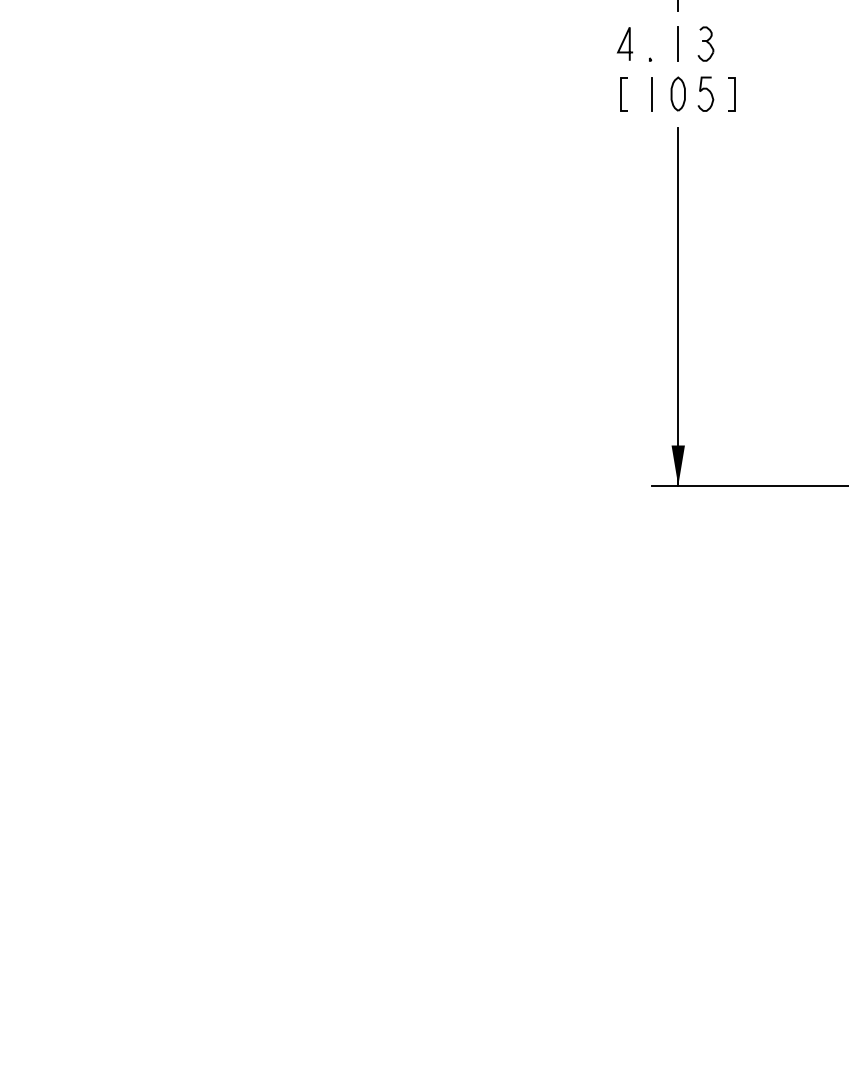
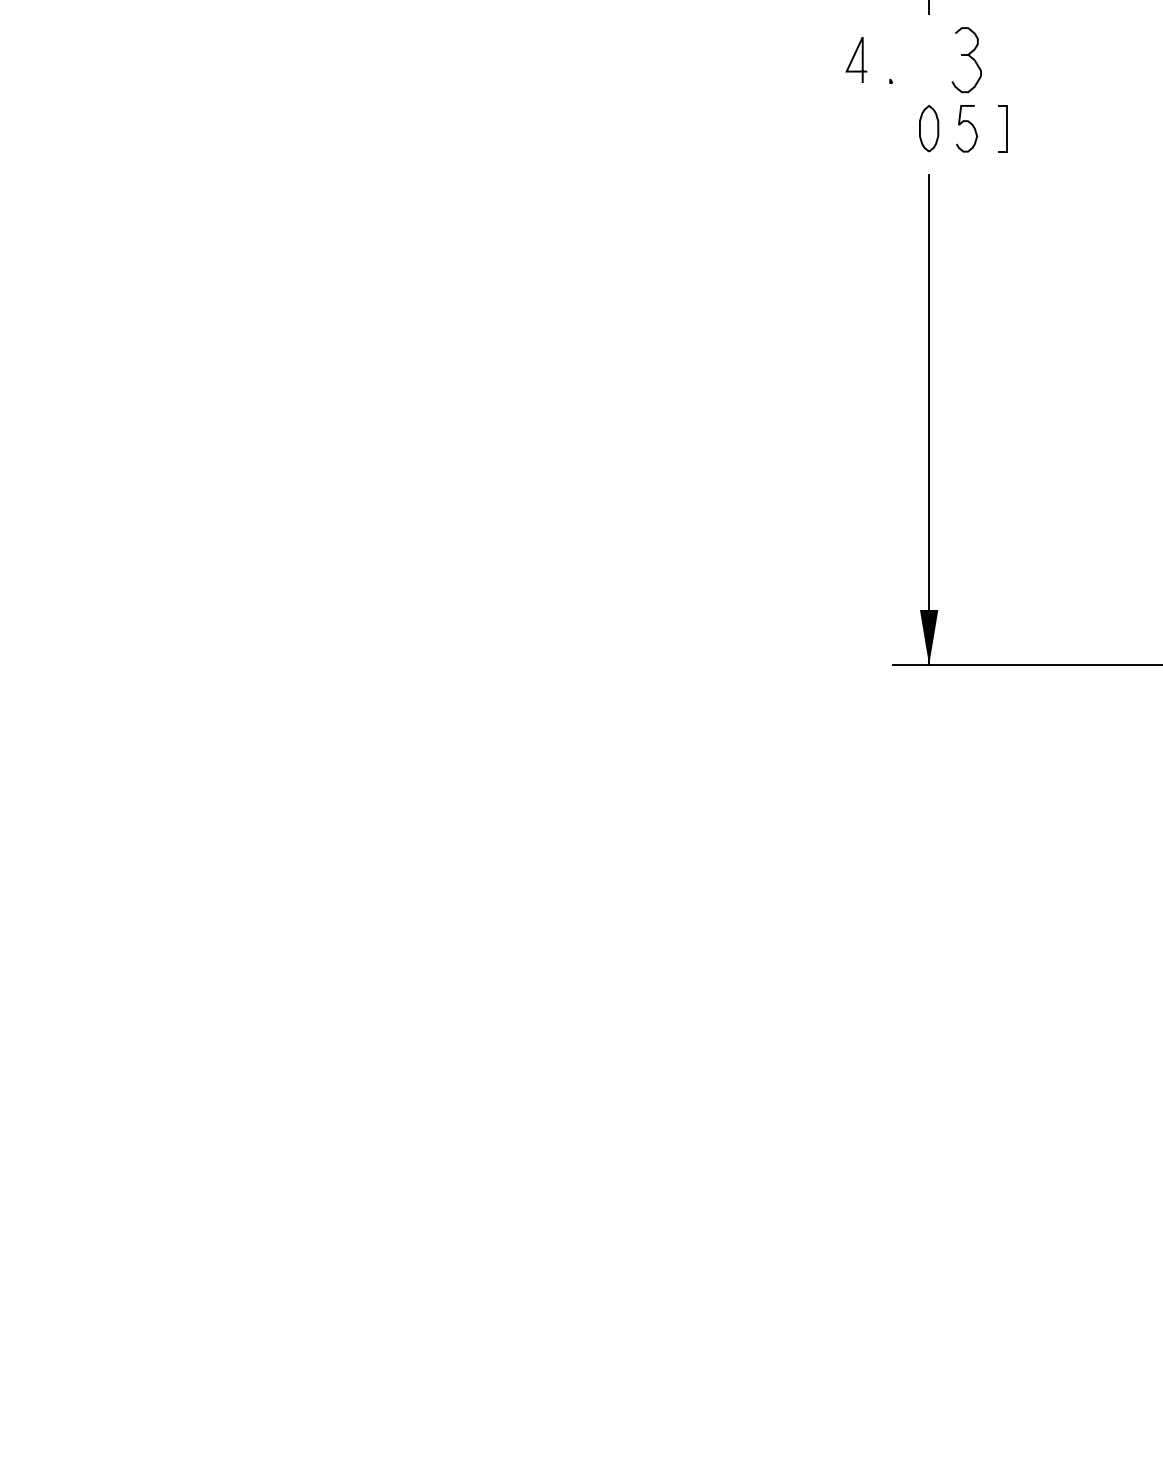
part: (706, 43) -> (967, 59), size x1.4
line: (678, 44) -> (929, 60), removed
line: (621, 94) -> (851, 128), removed
line: (651, 94) -> (892, 128), removed

